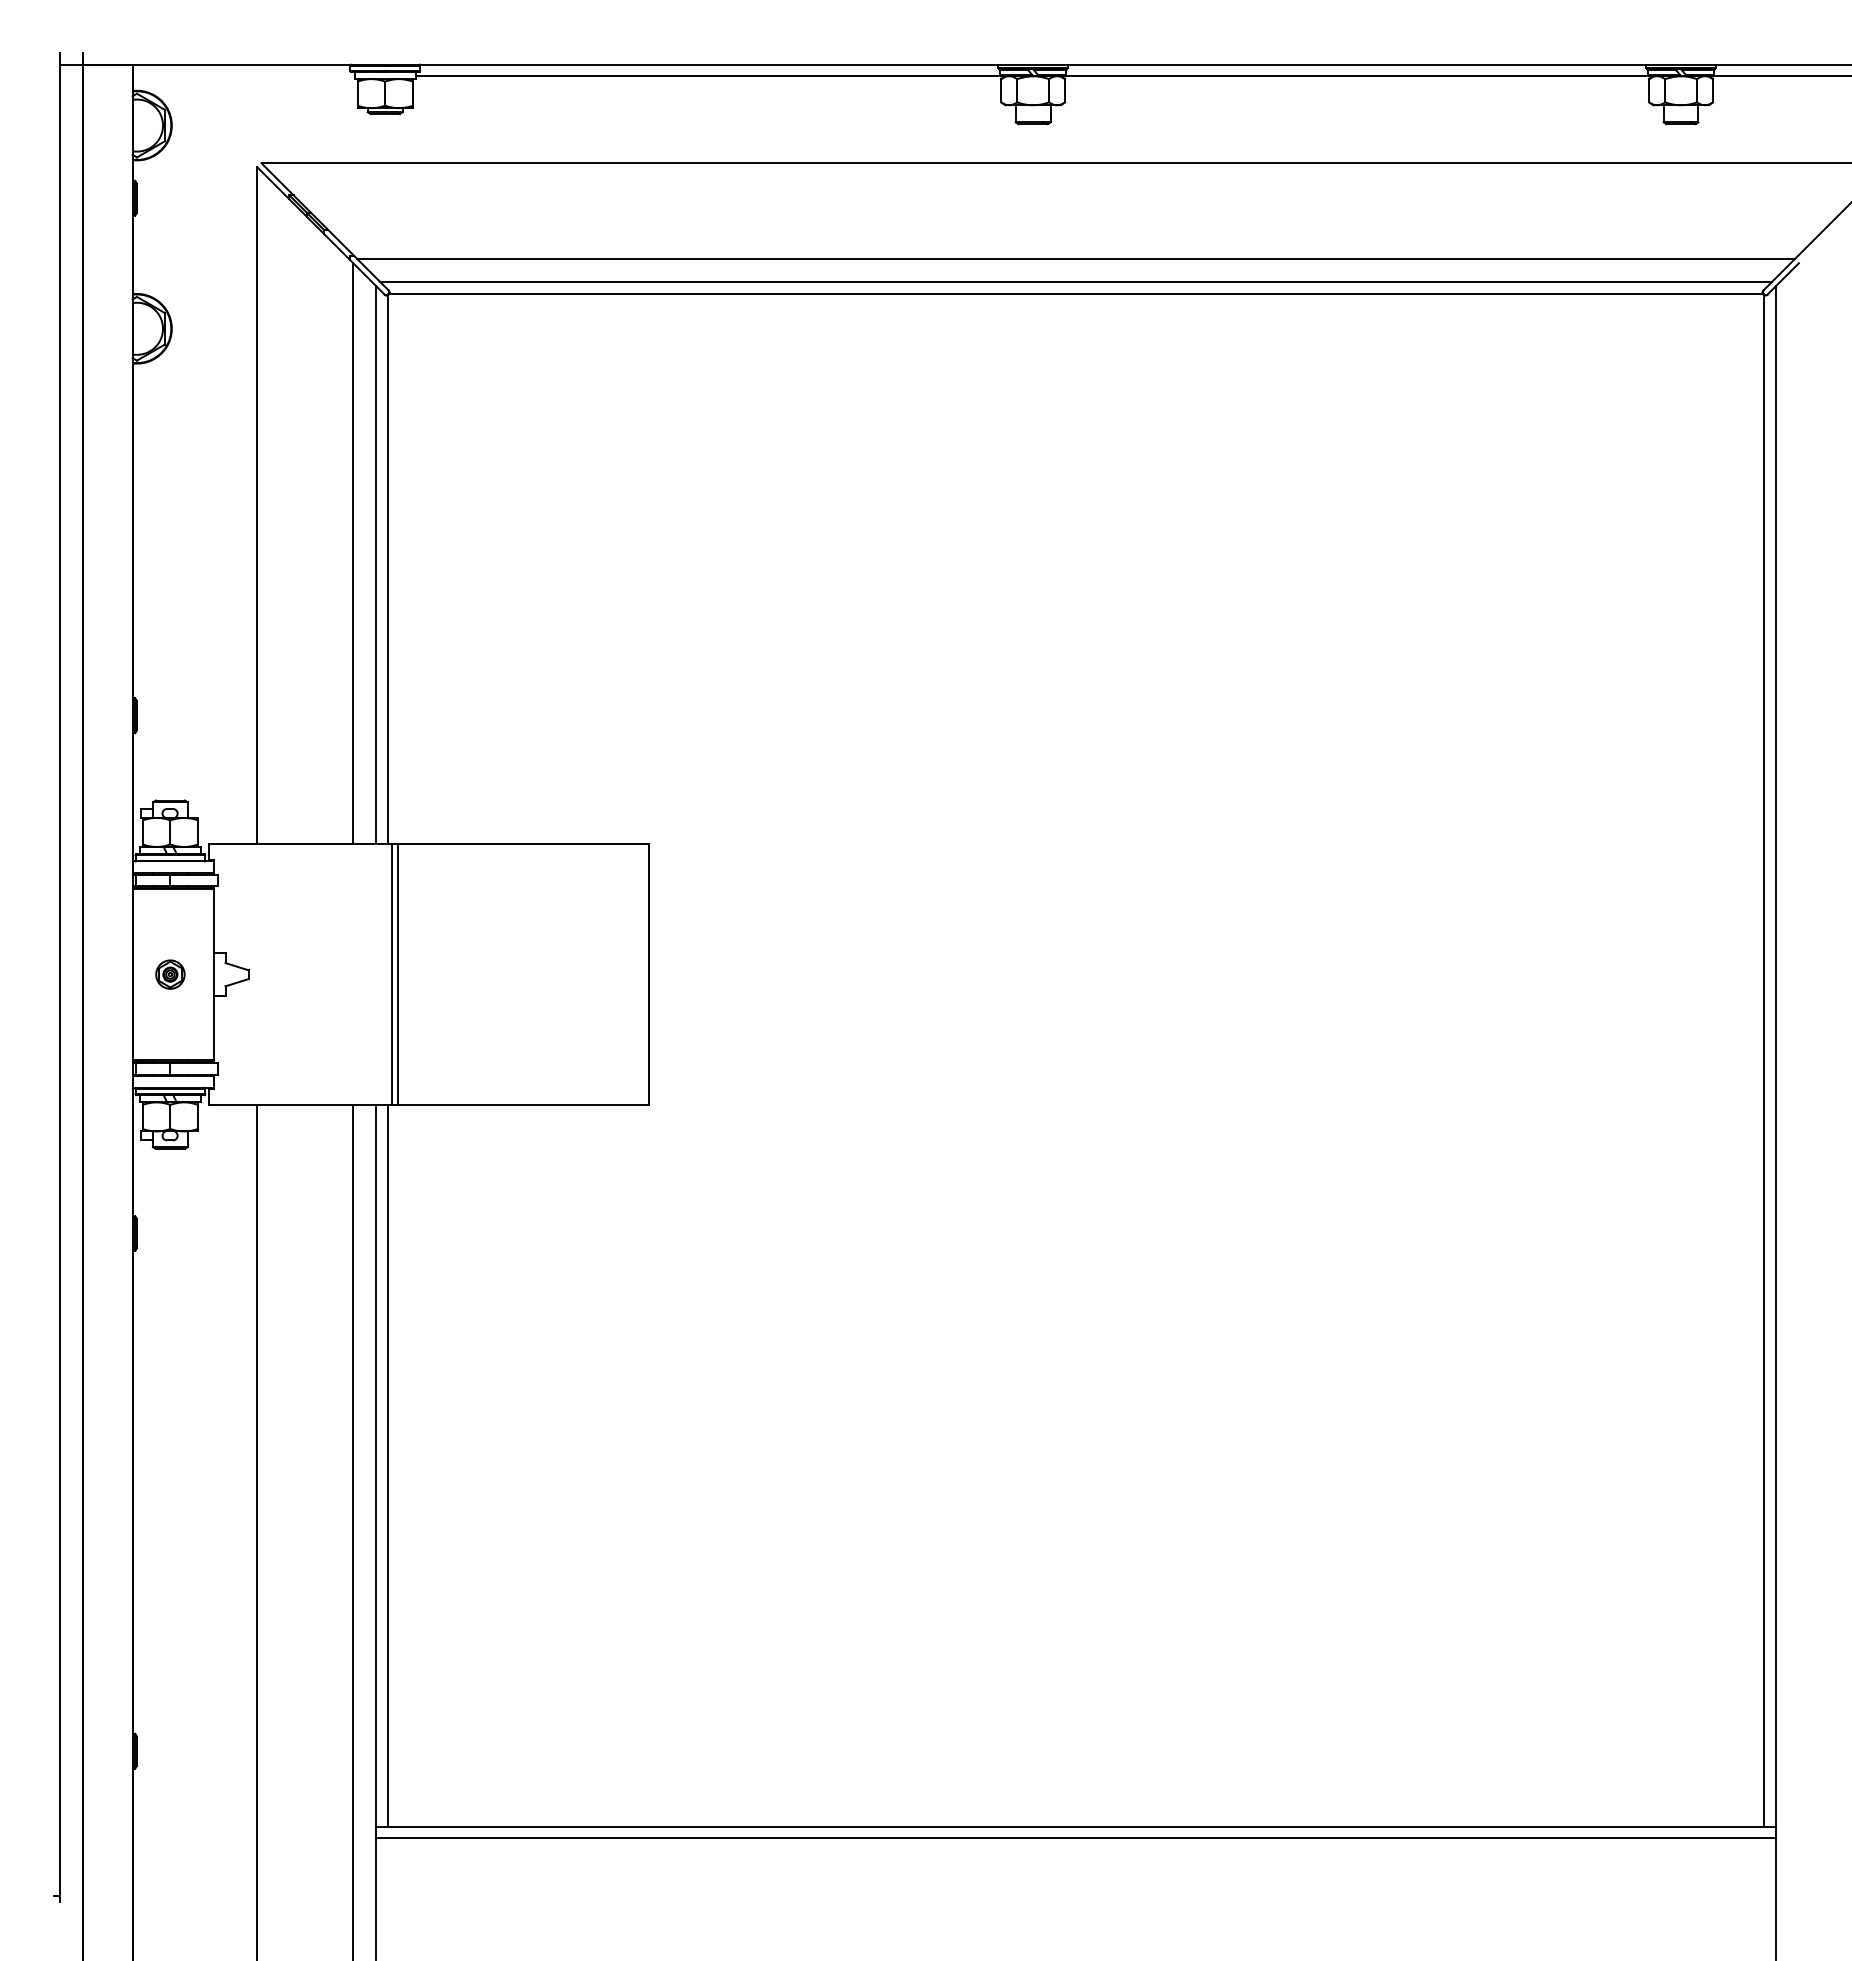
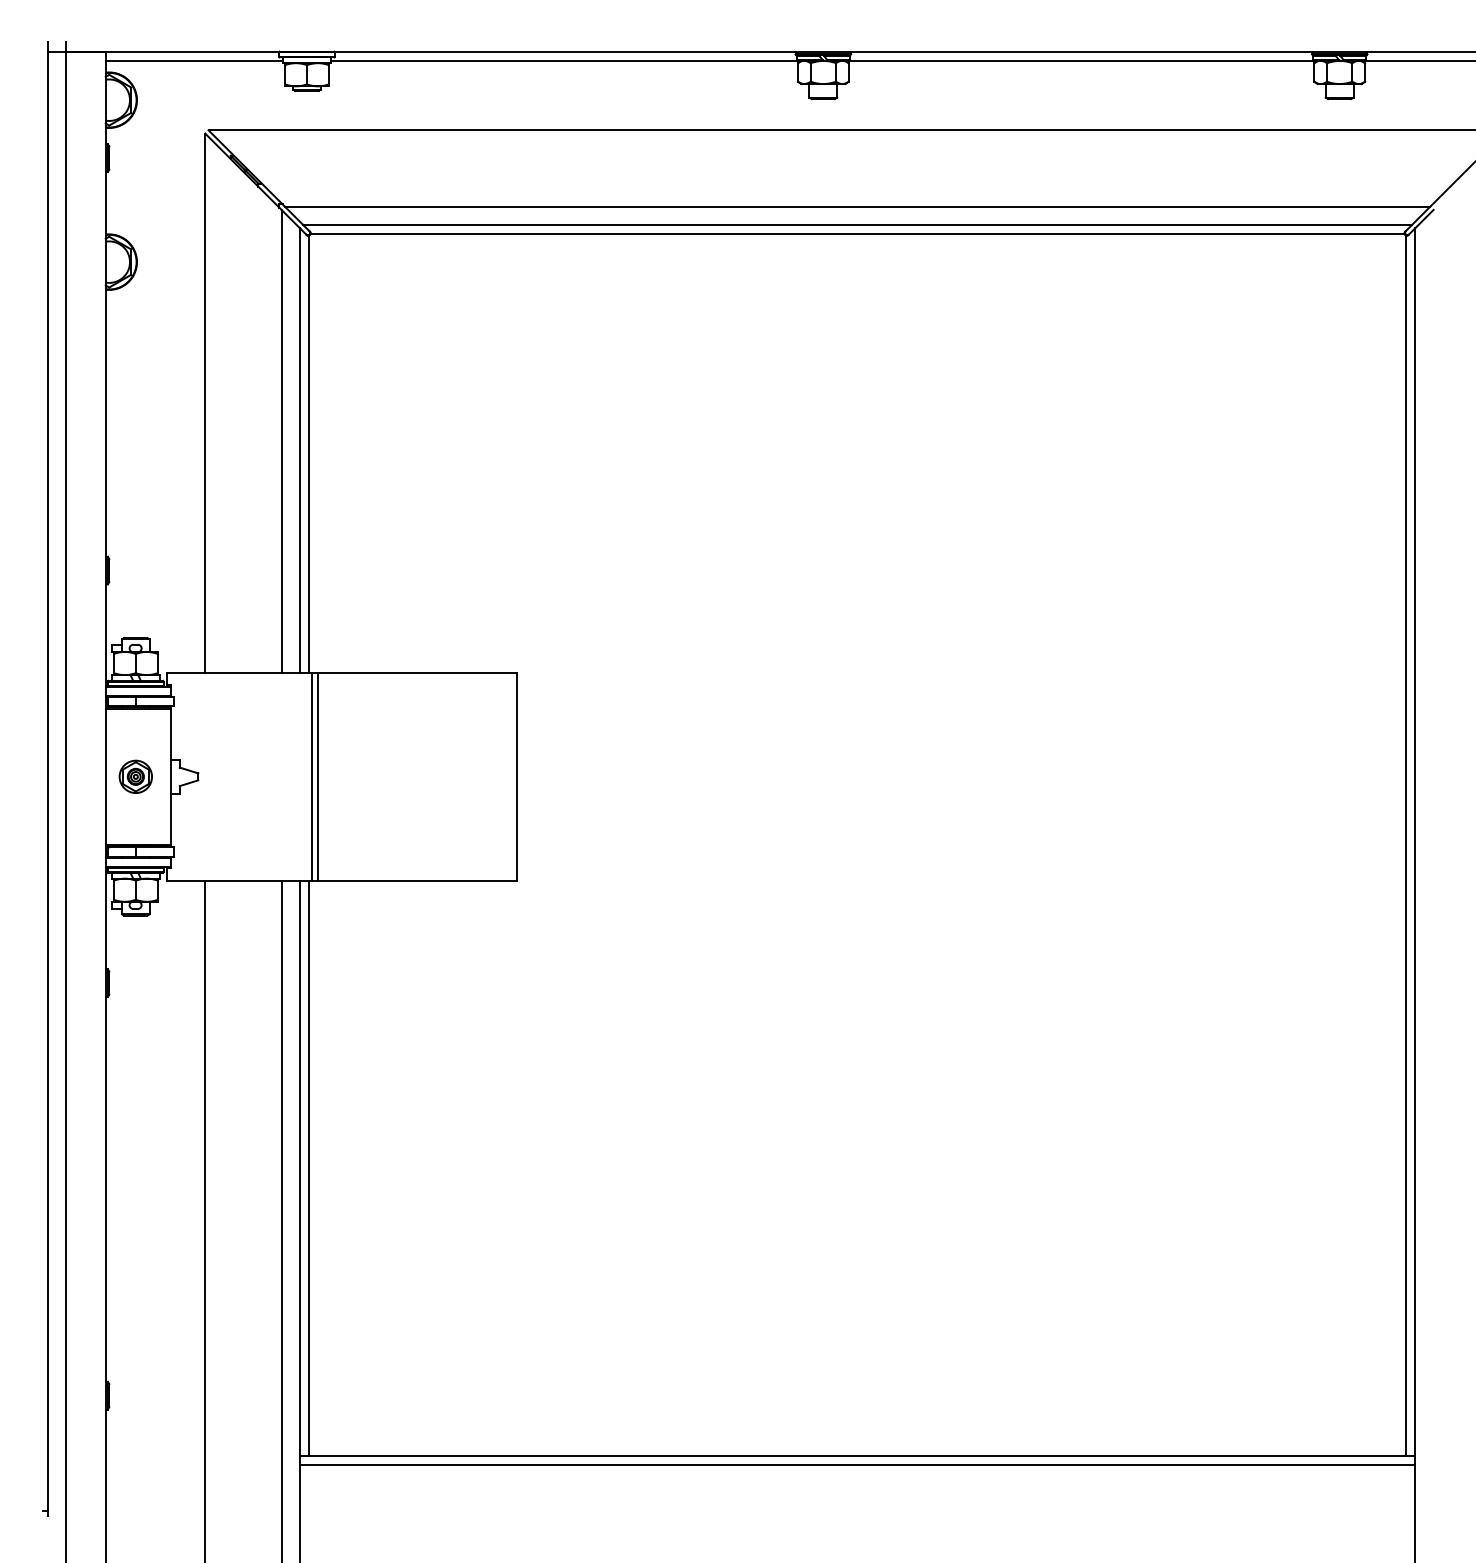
line: (243, 76) -> (194, 61), added
part: (170, 974) -> (135, 776), size x1.43

